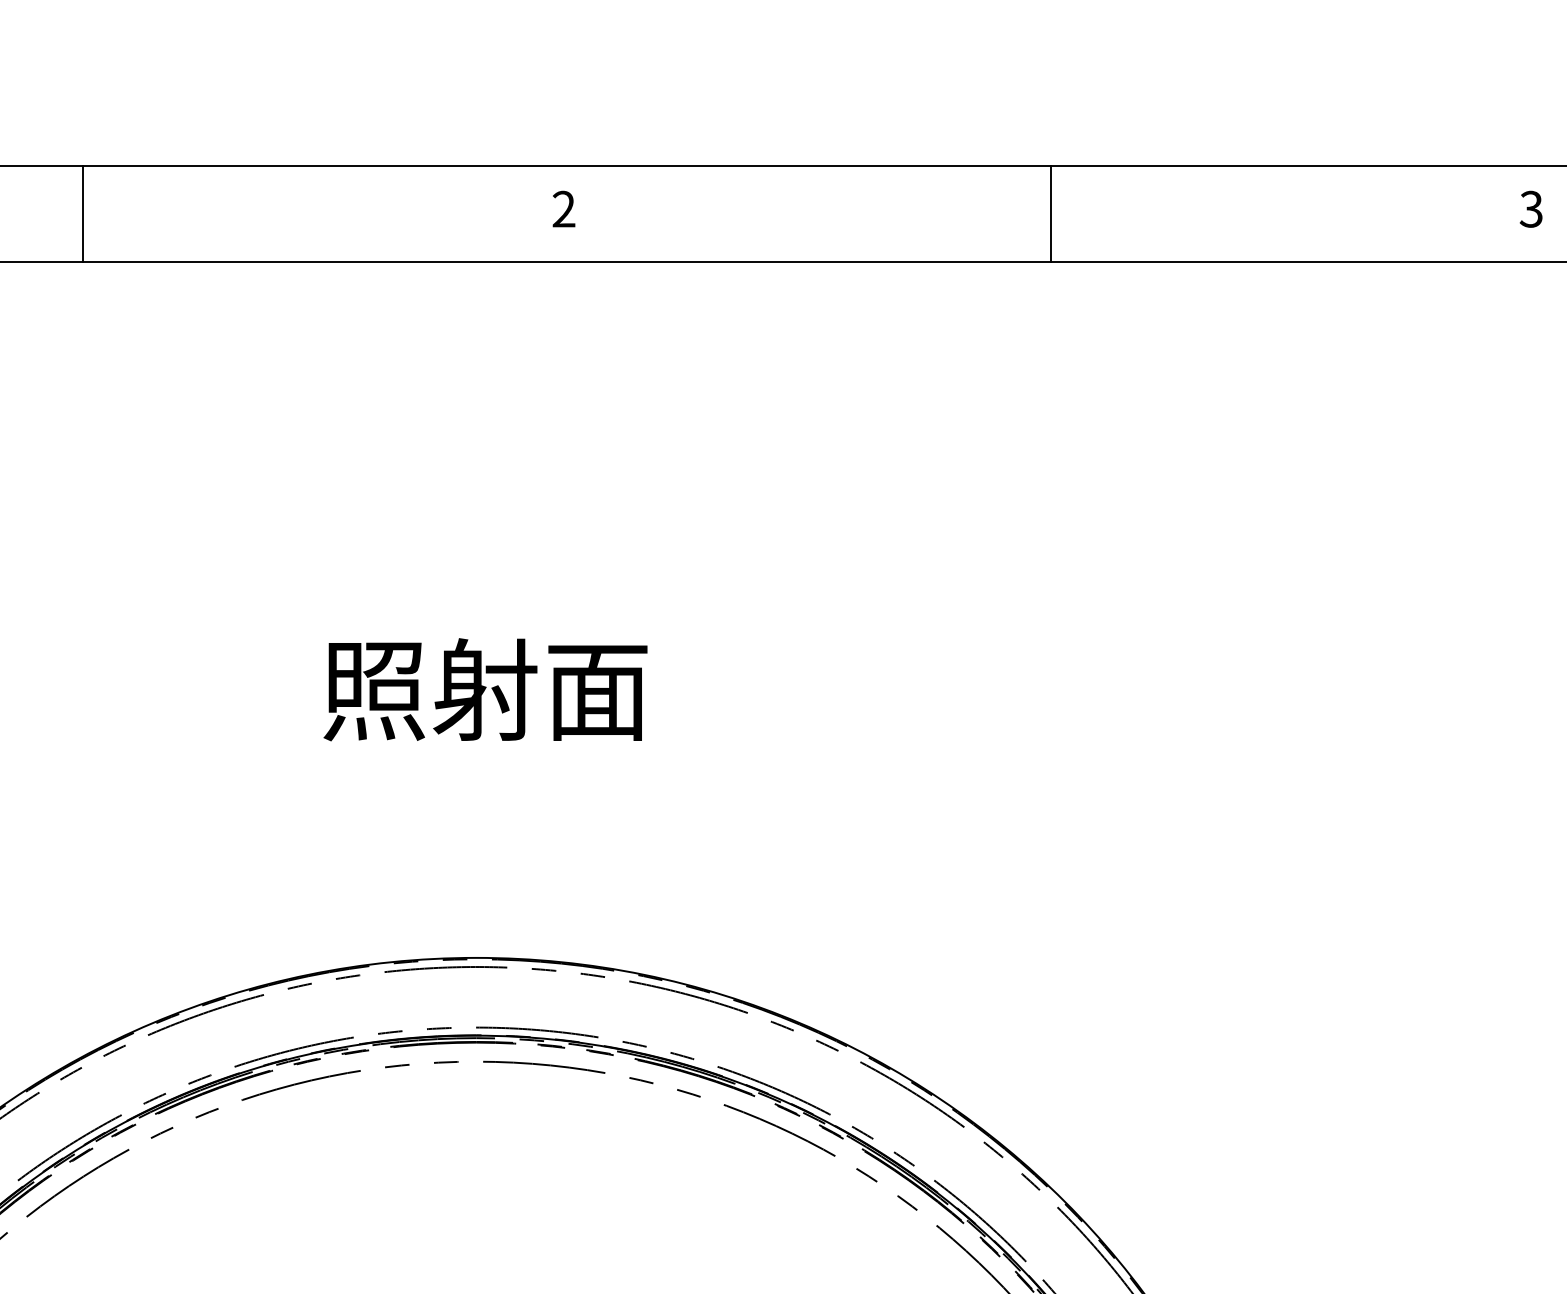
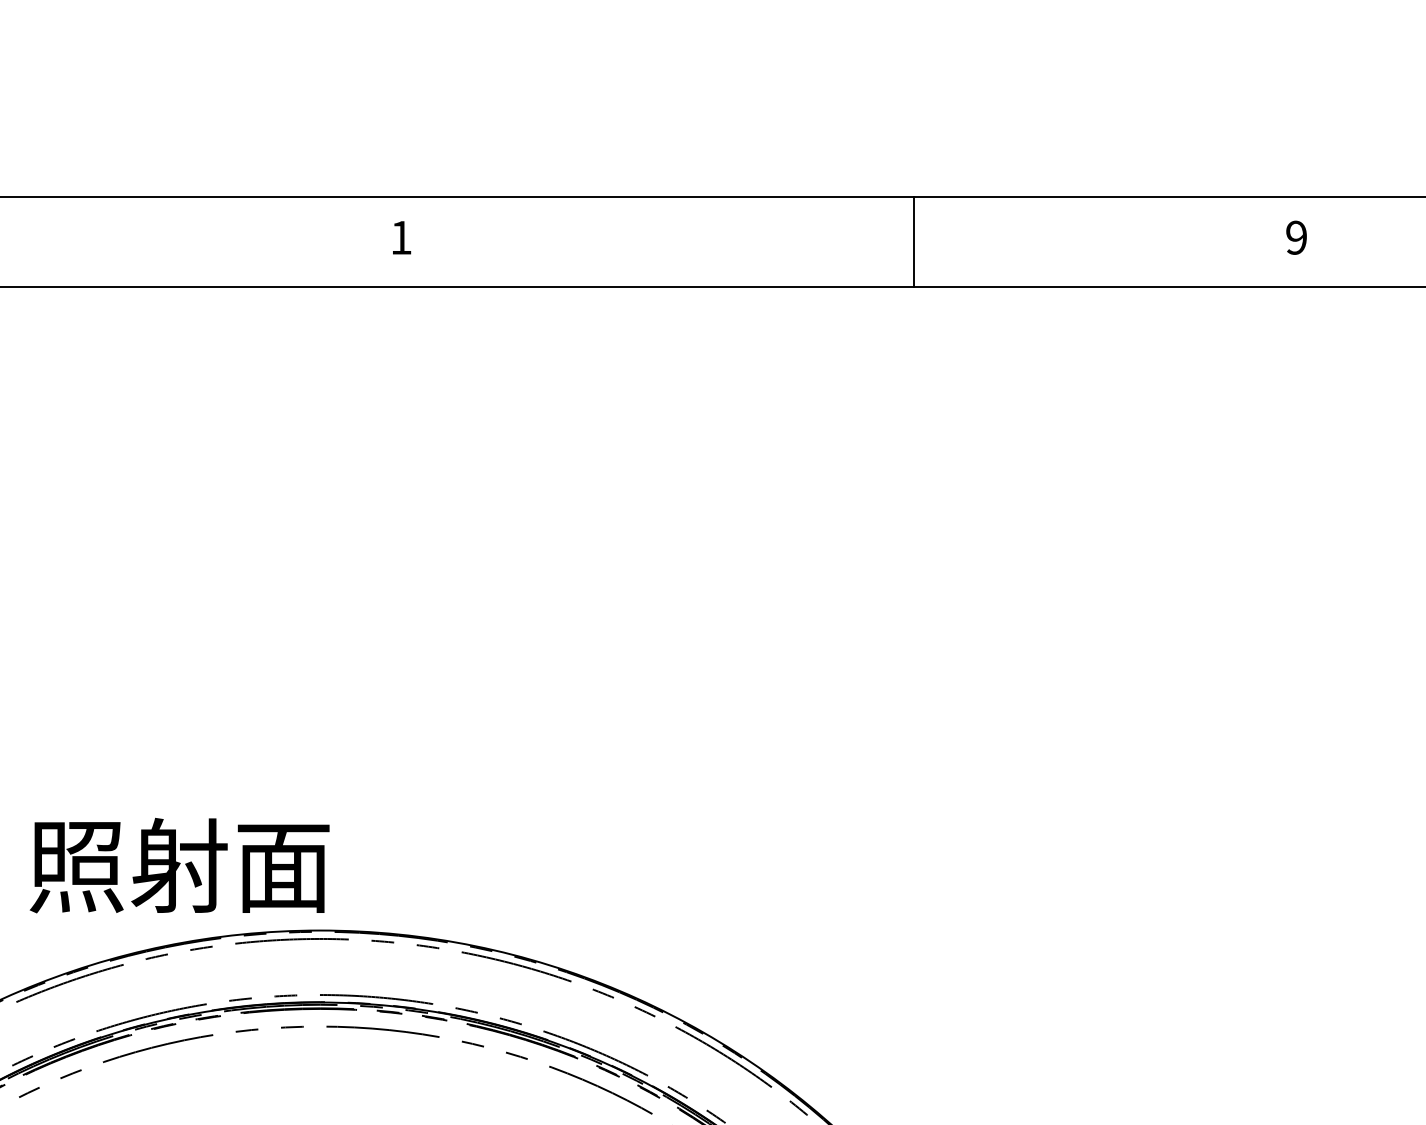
text: (563, 208) -> (400, 237), 2 -> 1
text: (1530, 208) -> (1295, 237), 3 -> 9
line: (1050, 213) -> (914, 241), moved
text: (485, 689) -> (179, 865), moved

